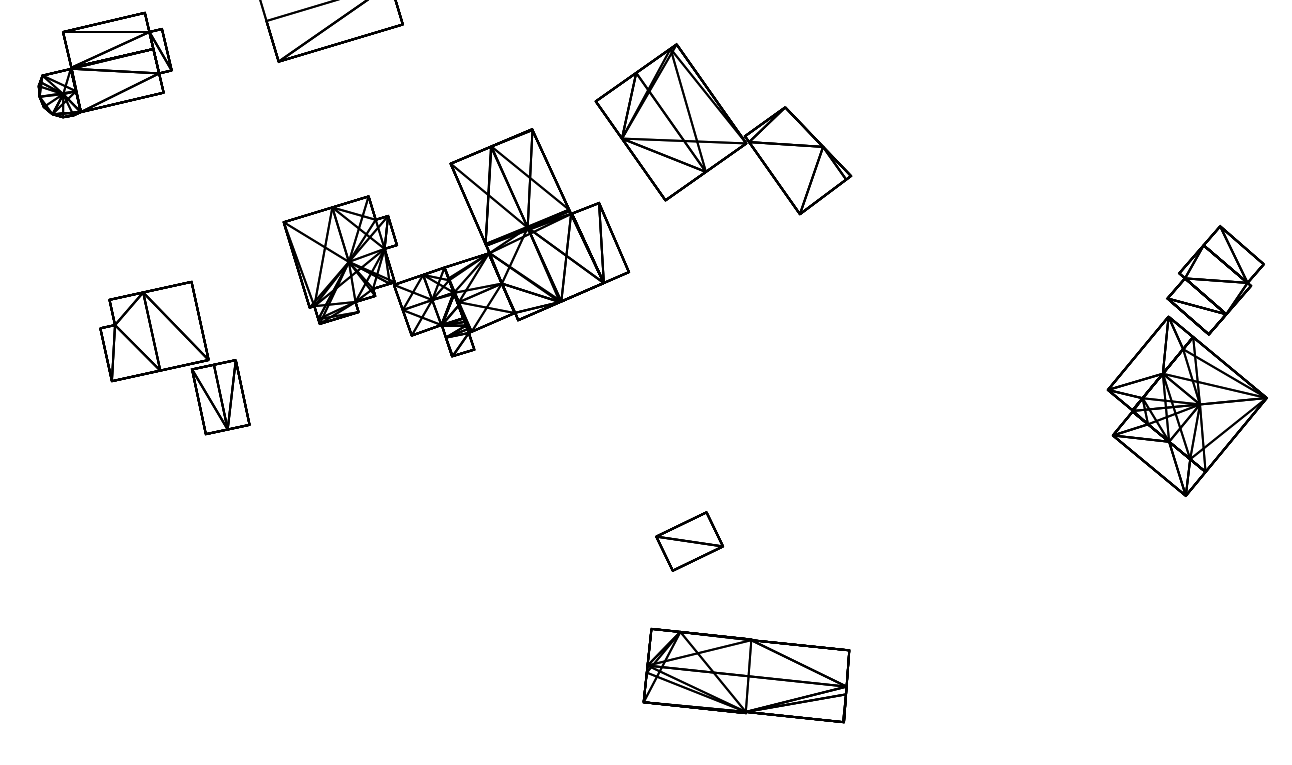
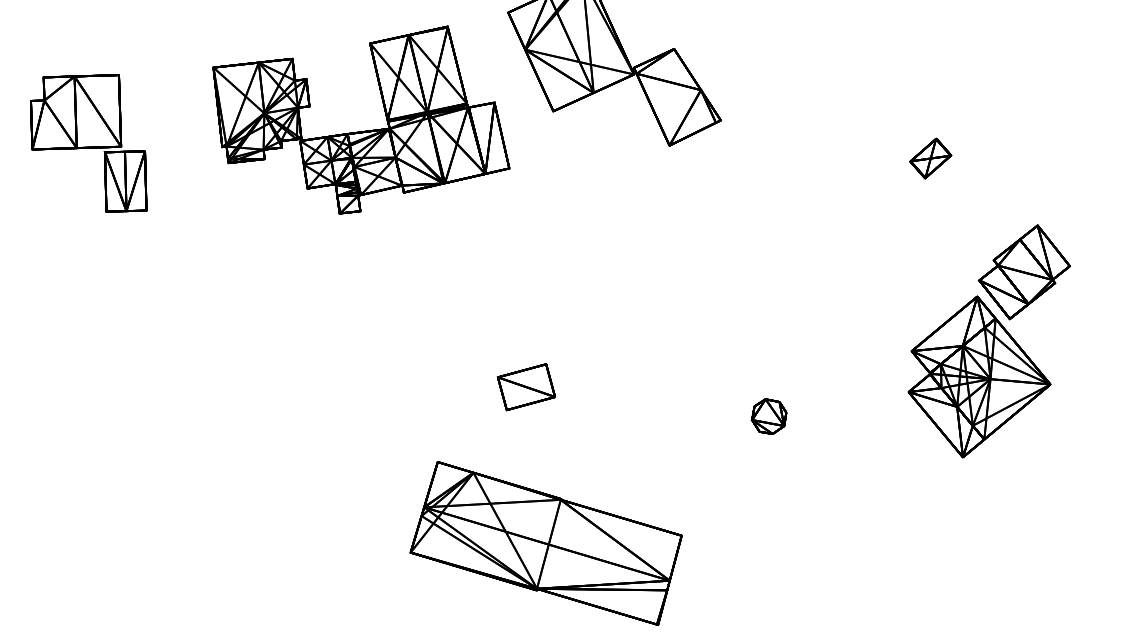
part: (1088, 174) -> (930, 158), added
part: (174, 357) -> (91, 138), moved
part: (964, 490) -> (768, 416), added
part: (689, 541) -> (526, 387), moved
part: (746, 675) -> (546, 543), size x1.43

